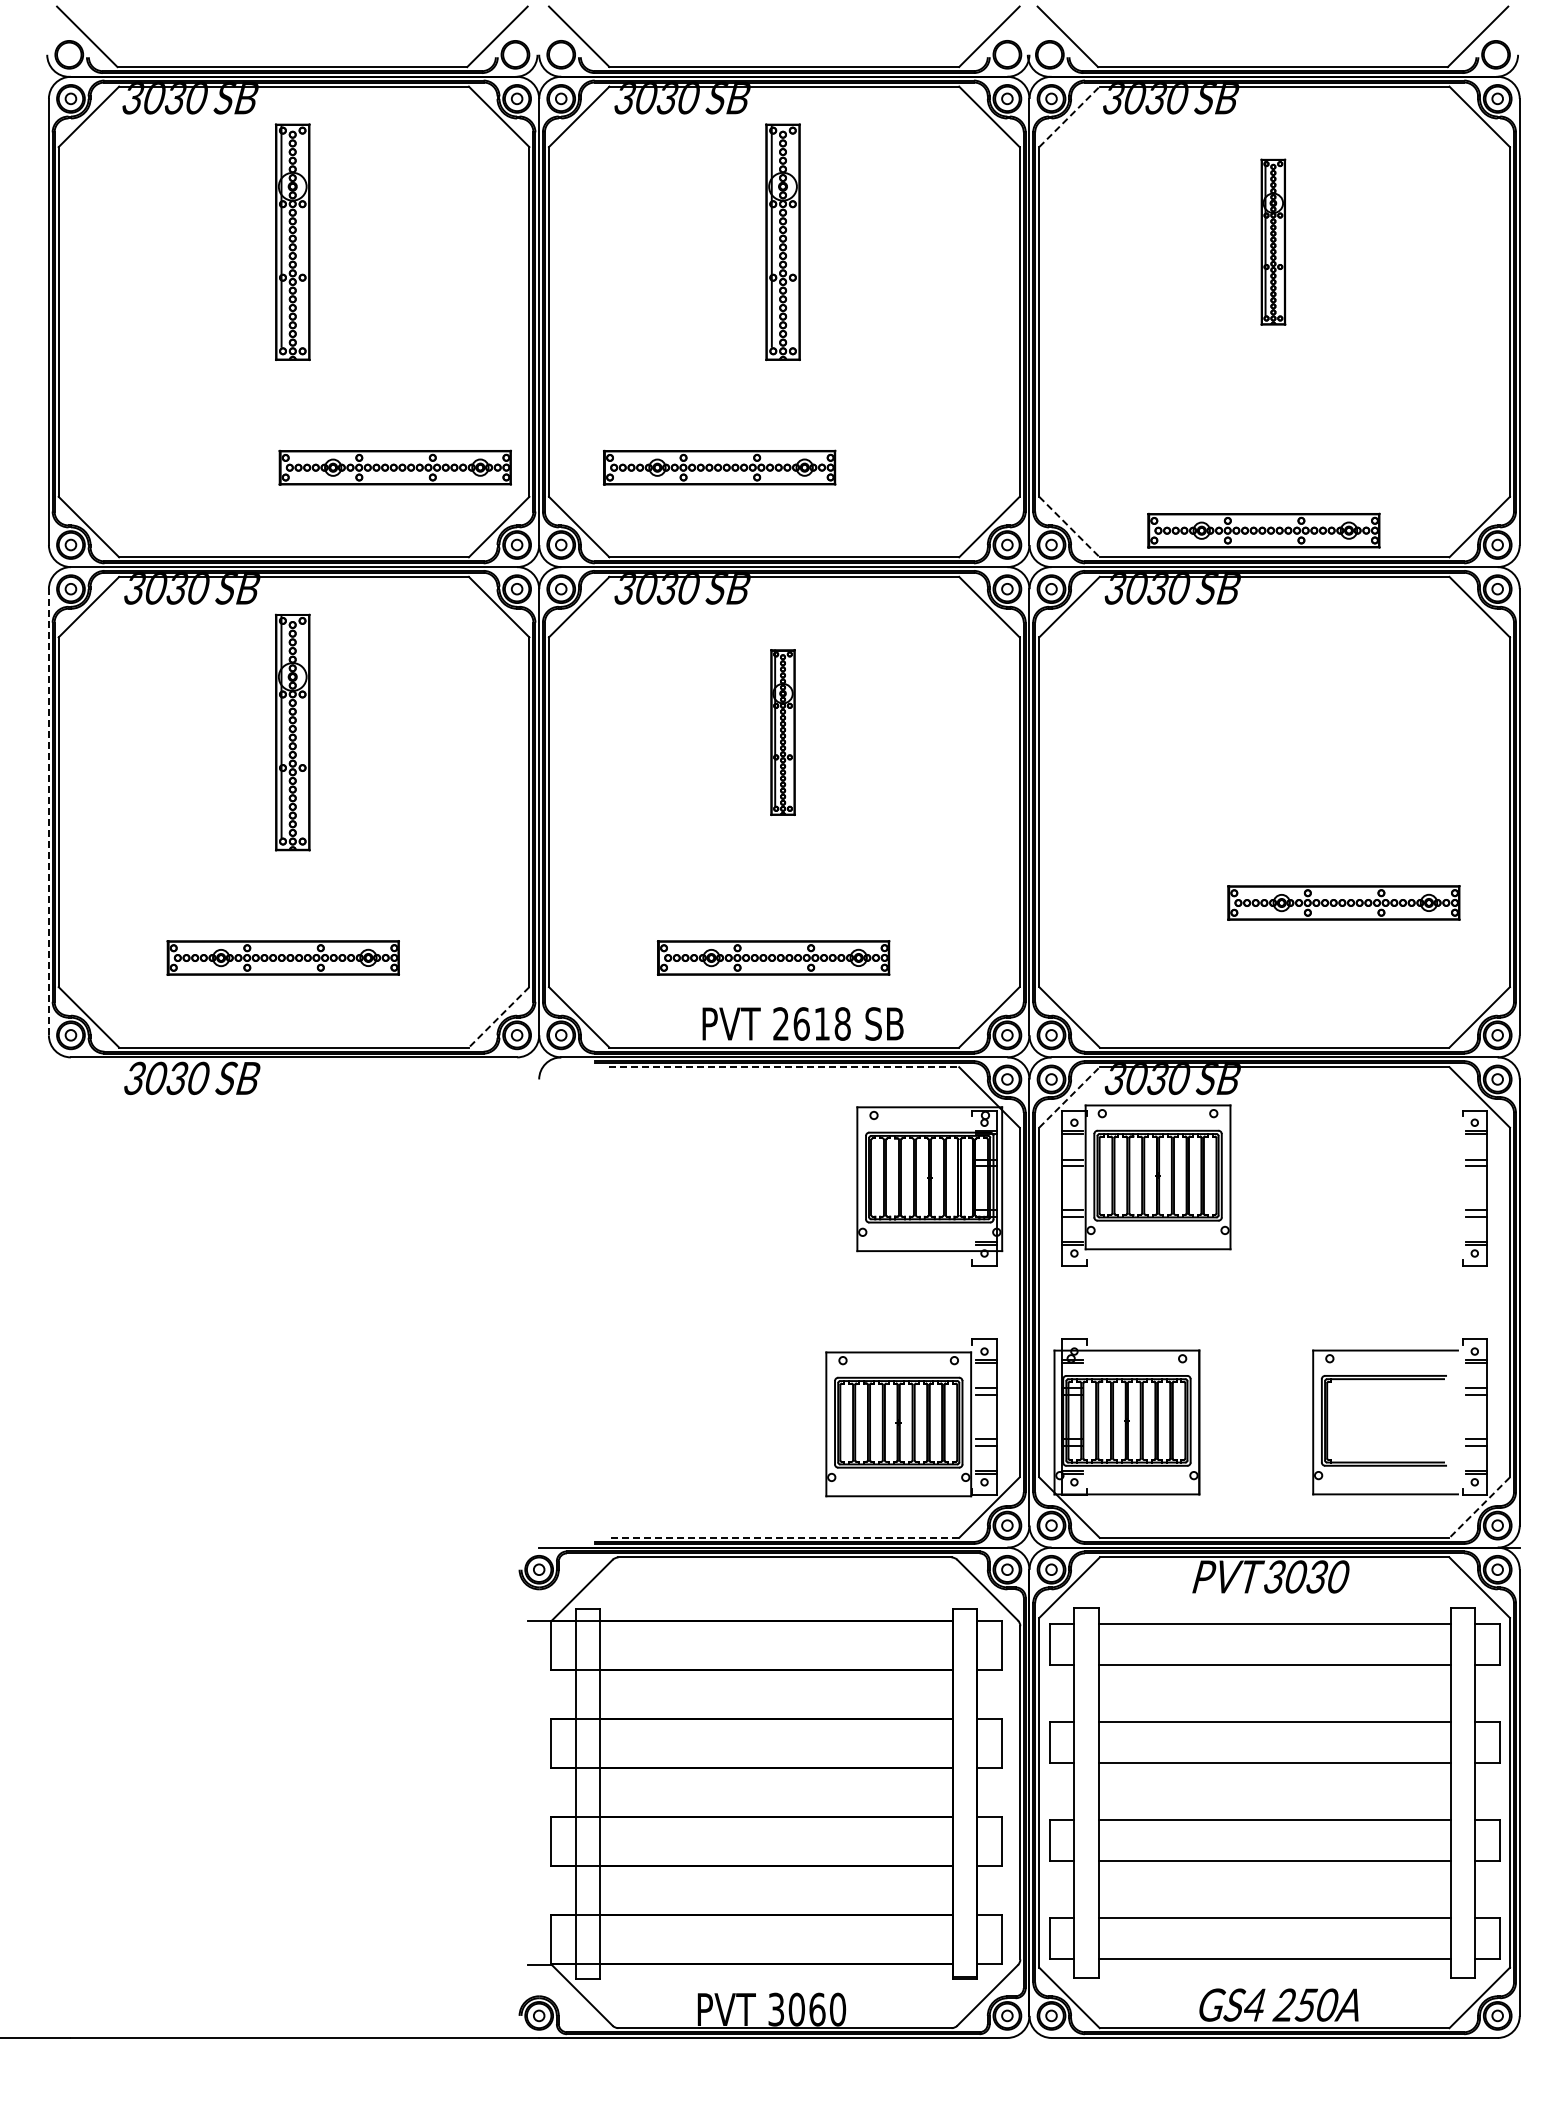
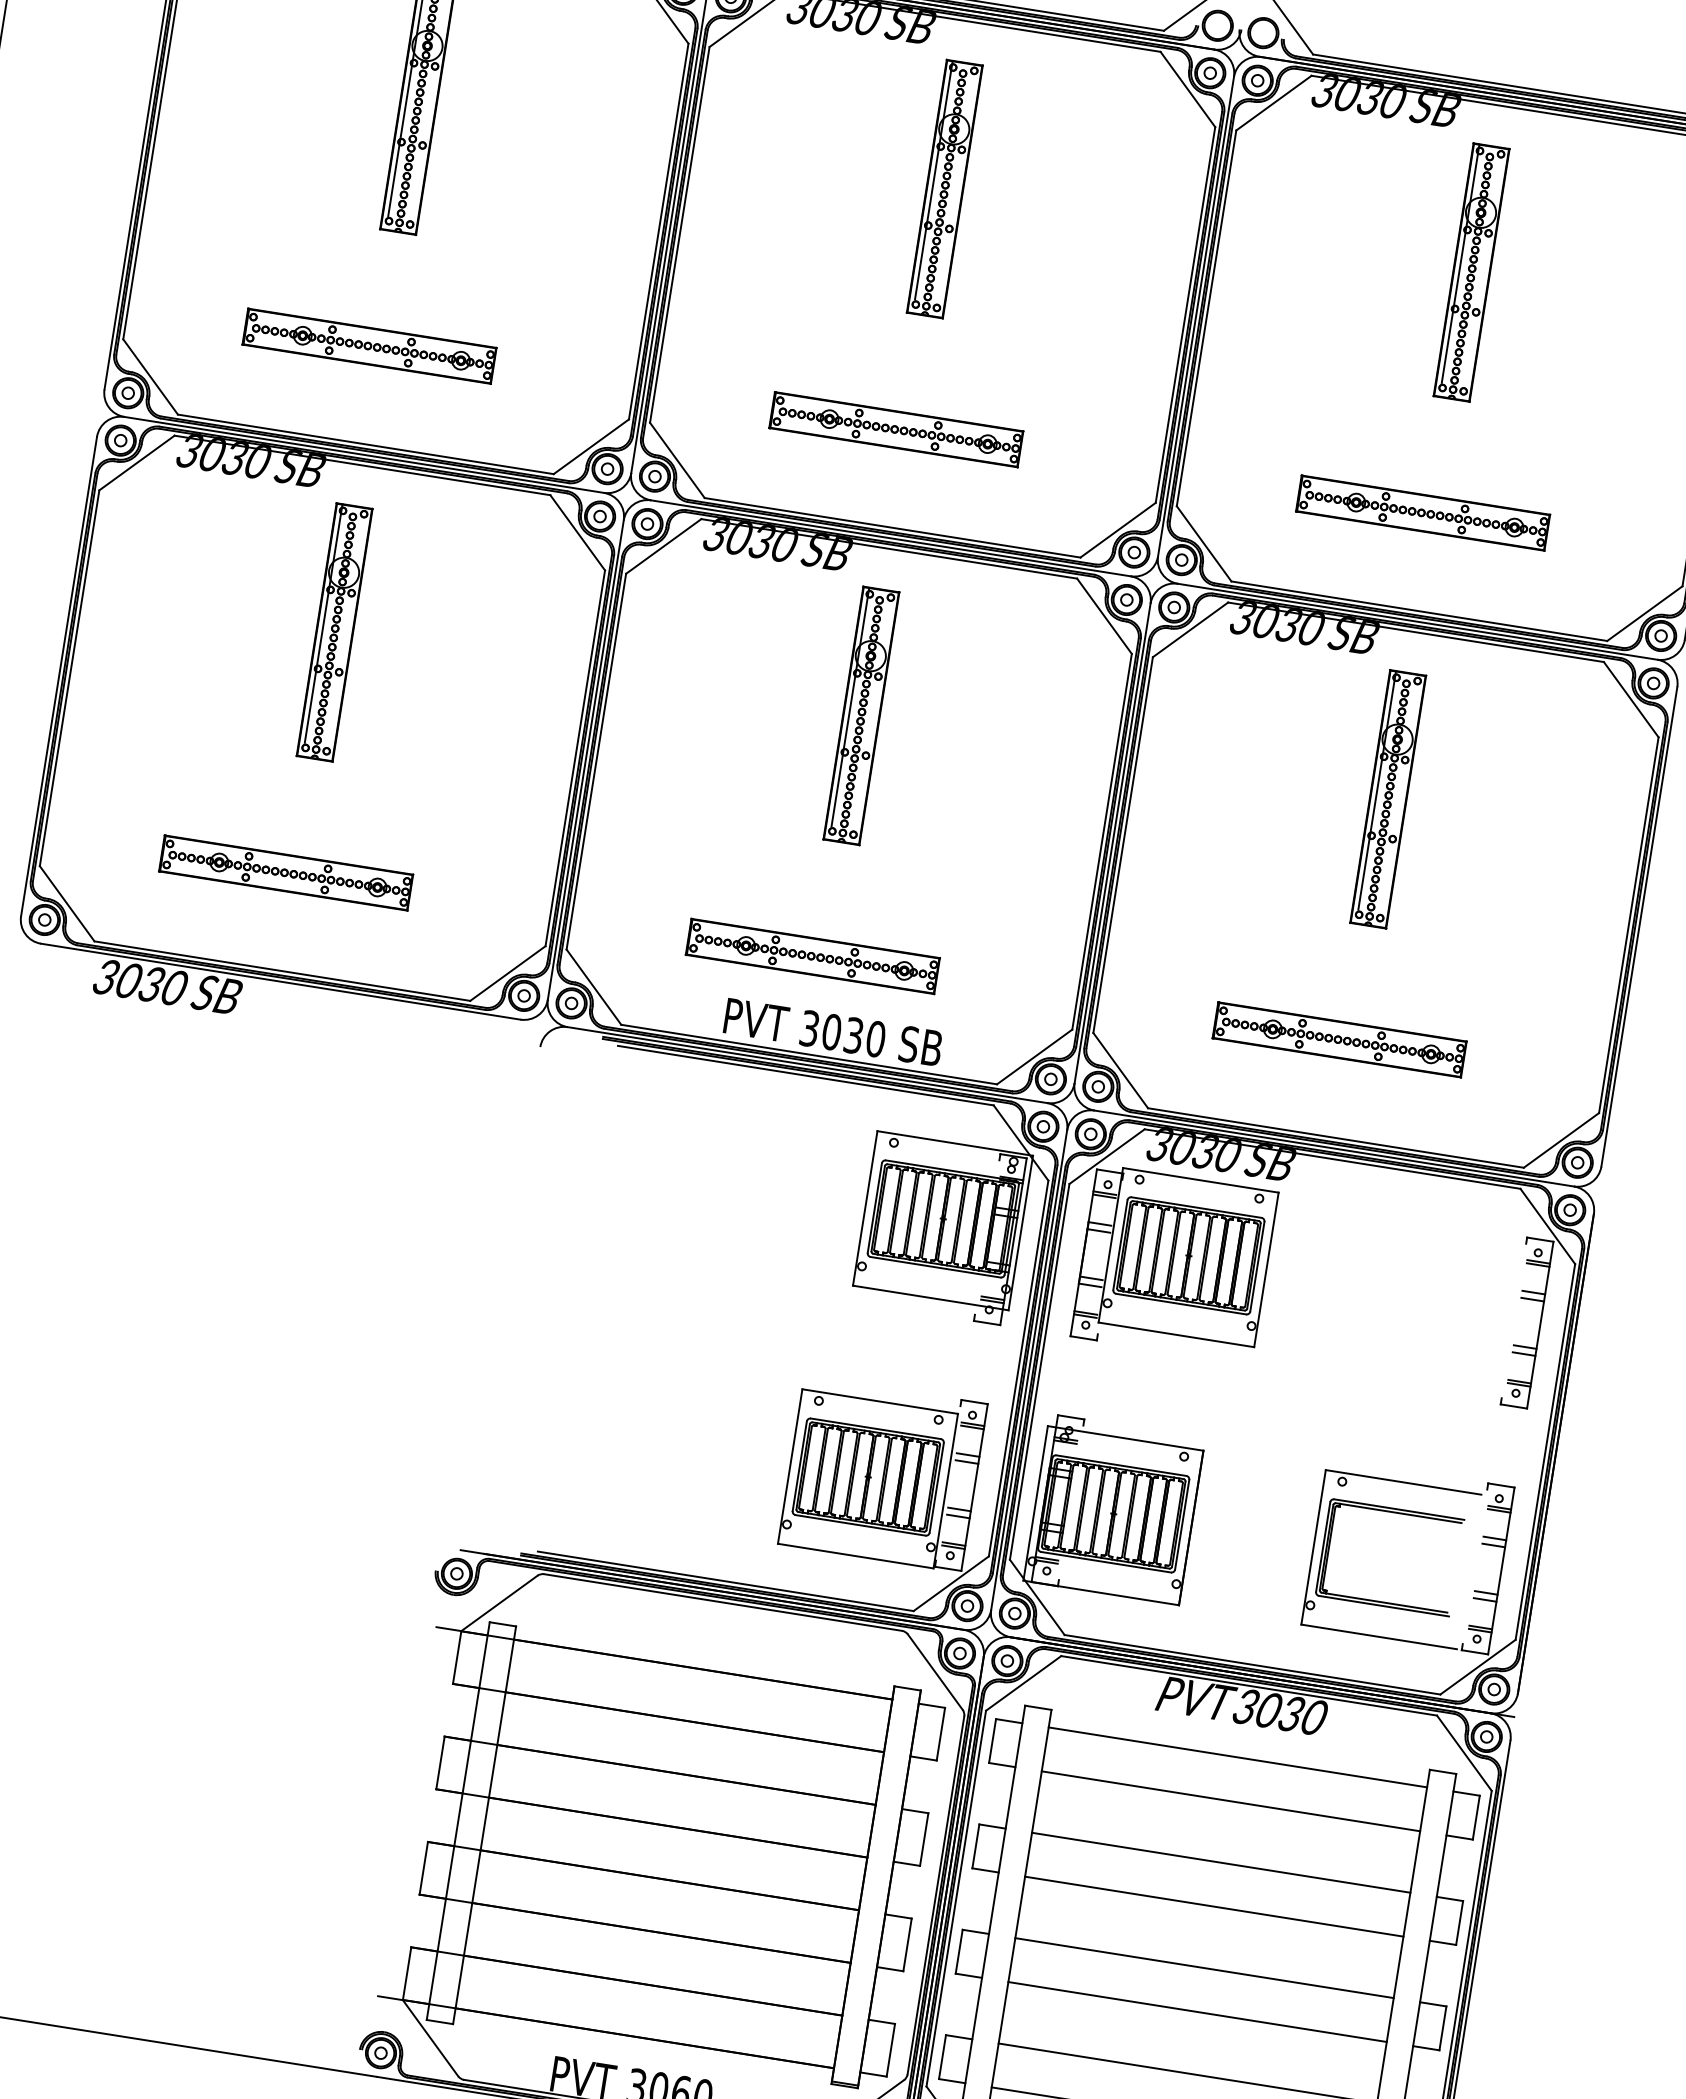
line: (1069, 116) -> (1273, 102), dashed -> solid
part: (1273, 241) -> (1471, 271), size x1.43
part: (394, 467) -> (368, 345), moved
part: (719, 467) -> (896, 429), moved
line: (1069, 527) -> (1204, 544), dashed -> solid
part: (1263, 530) -> (1422, 512), moved
part: (782, 732) -> (860, 715), size x1.43
part: (1273, 732) -> (1388, 799), added
line: (48, 811) -> (58, 675), dashed -> solid
part: (1343, 902) -> (1339, 1039), moved
line: (499, 1017) -> (508, 973), dashed -> solid
text: (811, 1023) -> (842, 1033), 2618 -> 3030
line: (784, 1067) -> (805, 1075), dashed -> solid
line: (1069, 1097) -> (1107, 1156), dashed -> solid
line: (1479, 1507) -> (1477, 1666), dashed -> solid
line: (784, 1537) -> (725, 1580), dashed -> solid

